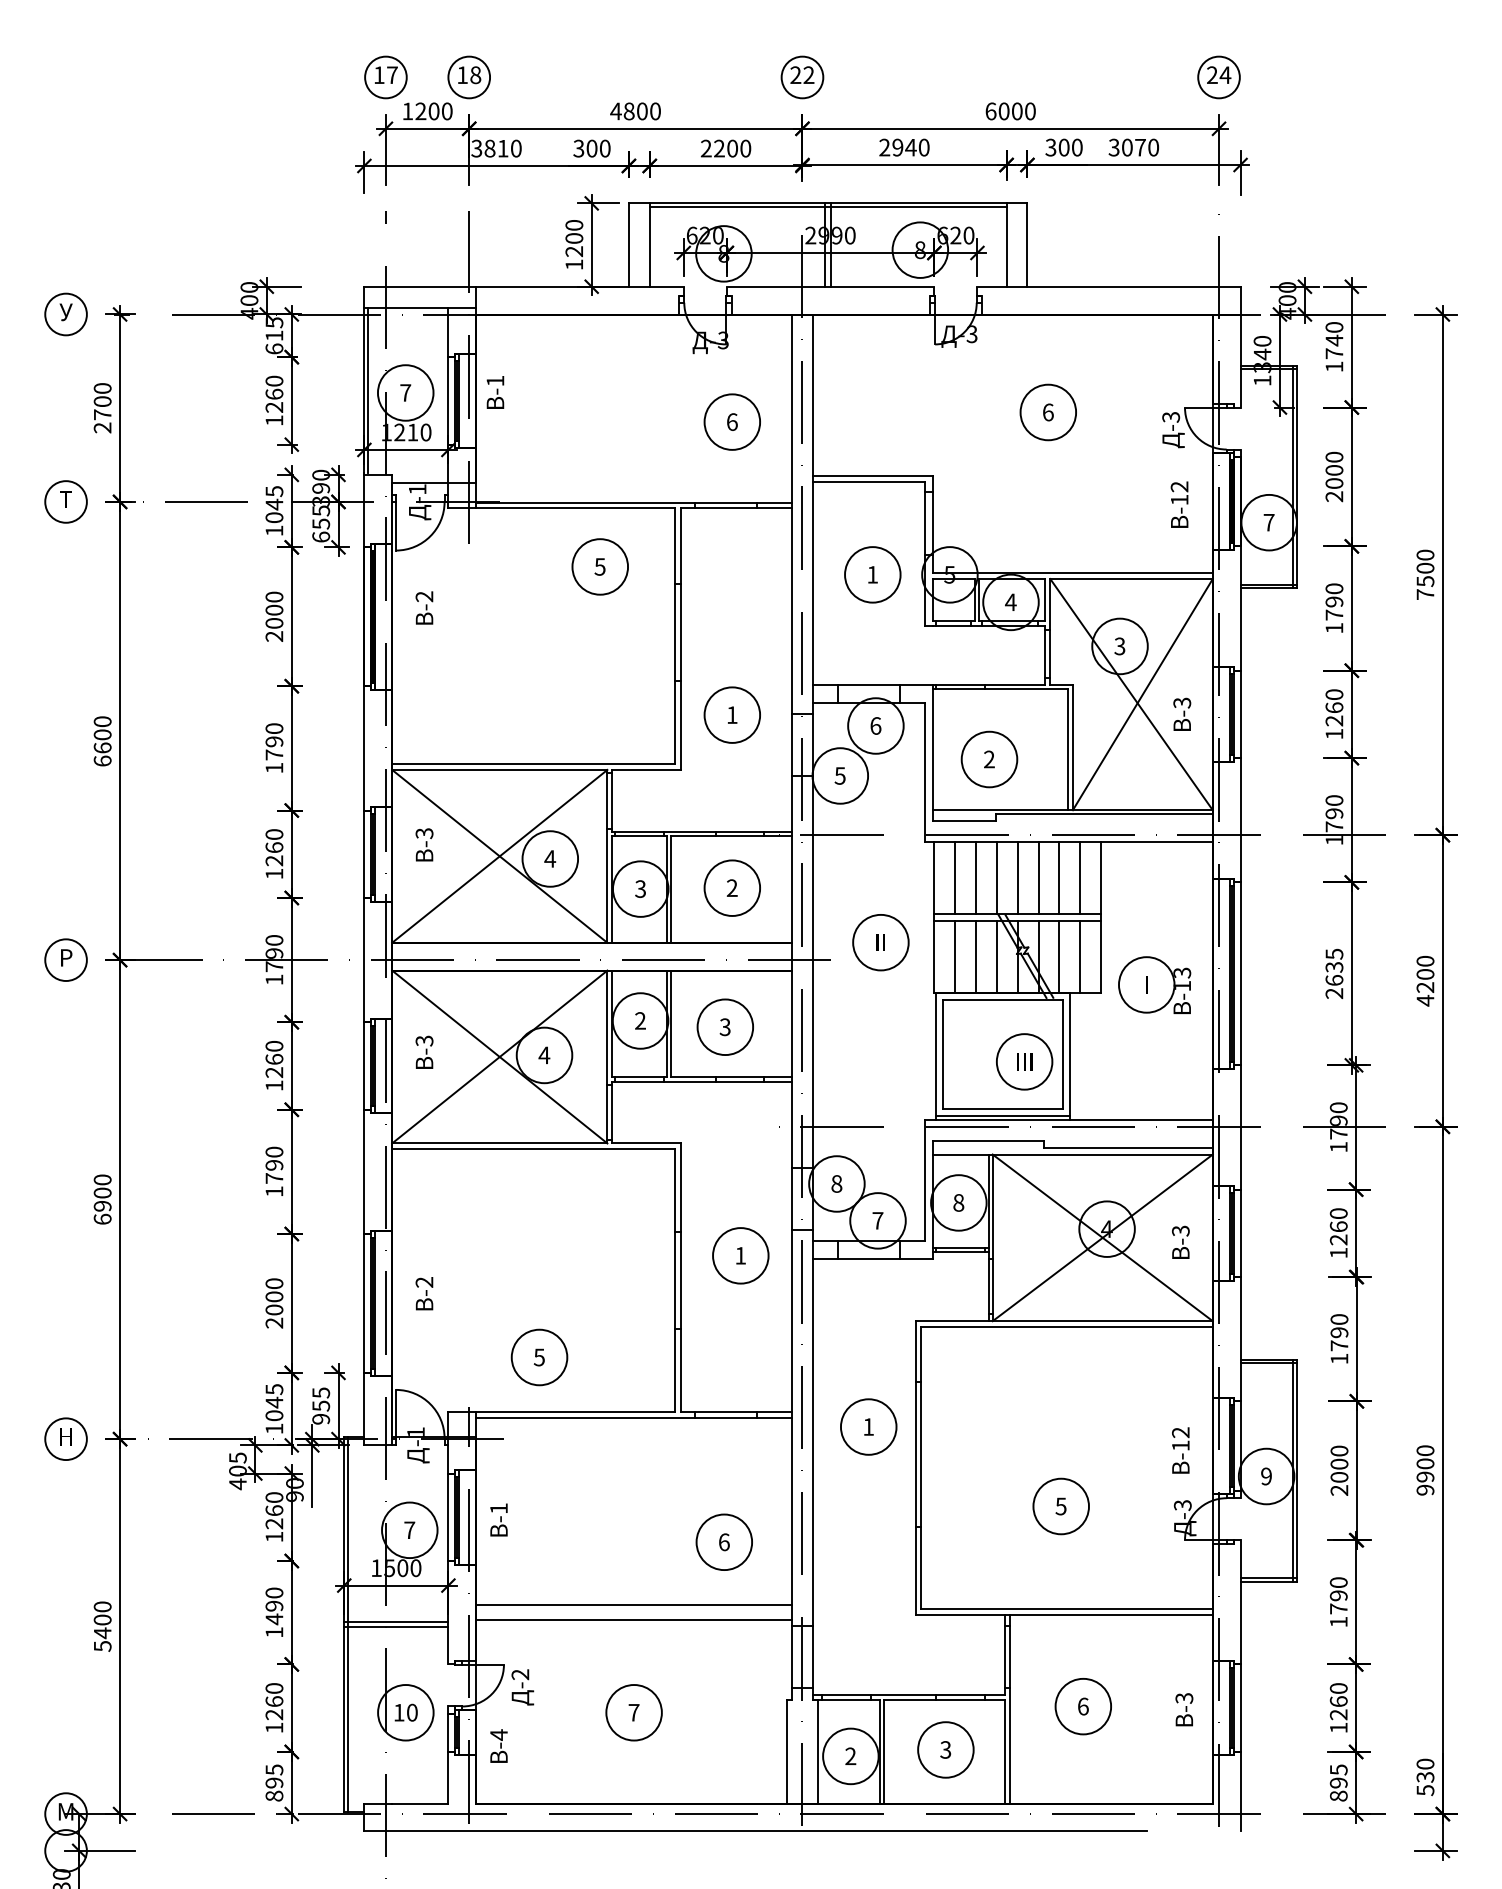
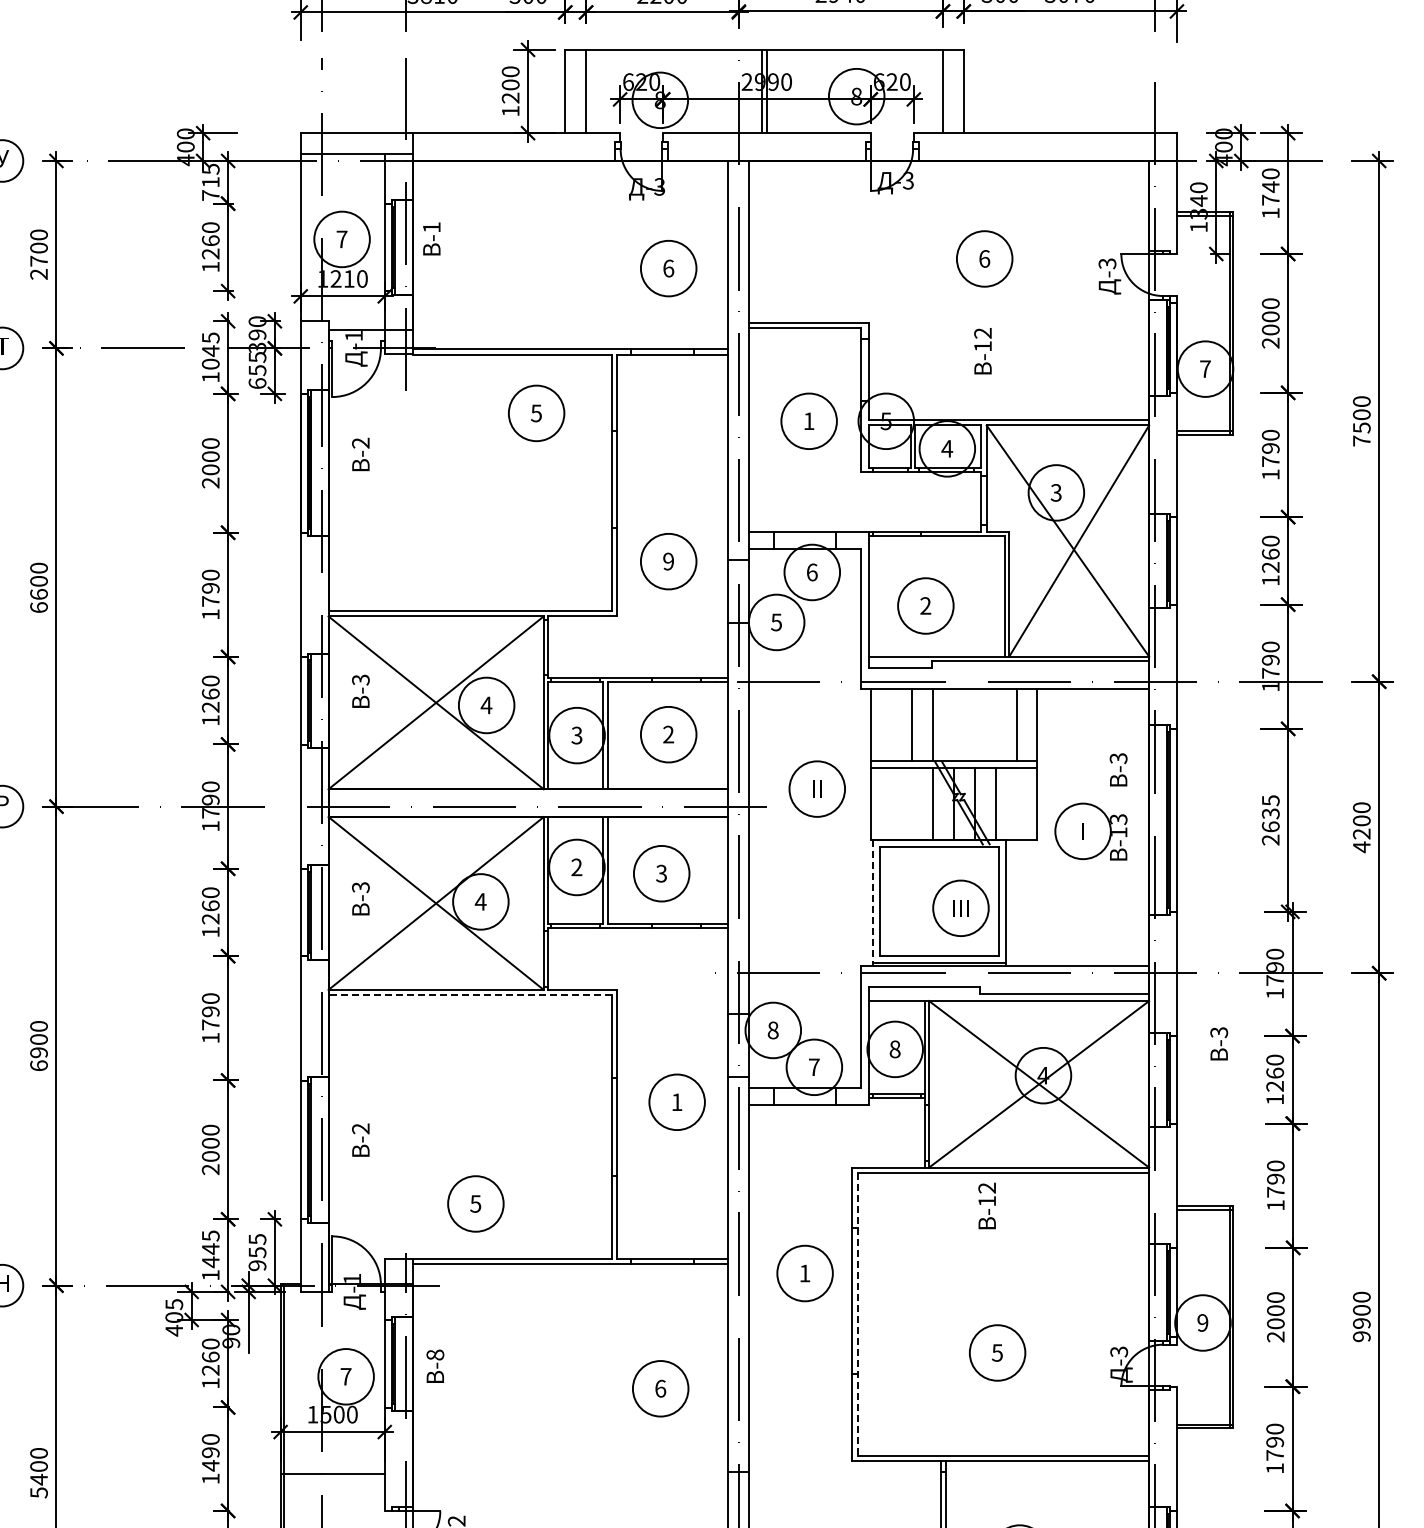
line: (827, 206) -> (763, 52), removed
text: (274, 348) -> (210, 194), 615 -> 715
line: (367, 390) -> (303, 236), removed
text: (1179, 504) -> (982, 350), moved
text: (1182, 713) -> (1118, 768), moved
text: (731, 715) -> (667, 561), 1 -> 9
line: (955, 878) -> (891, 724), removed
line: (1017, 878) -> (953, 724), removed
line: (1038, 878) -> (974, 724), removed
line: (1059, 878) -> (995, 724), removed
line: (955, 957) -> (891, 803), removed
line: (976, 957) -> (912, 803), removed
line: (1080, 957) -> (1016, 803), removed
line: (936, 1057) -> (872, 903), solid -> dashed
line: (533, 1149) -> (469, 995), solid -> dashed
text: (1180, 1241) -> (1218, 1042), moved
text: (274, 1415) -> (210, 1261), 1045 -> 1445
text: (1180, 1450) -> (986, 1205), moved
line: (921, 1468) -> (857, 1314), solid -> dashed
text: (498, 1508) -> (434, 1354), -1 -> -8
line: (634, 1605) -> (570, 1451), removed
line: (634, 1620) -> (570, 1466), removed
line: (396, 1621) -> (332, 1467), removed

